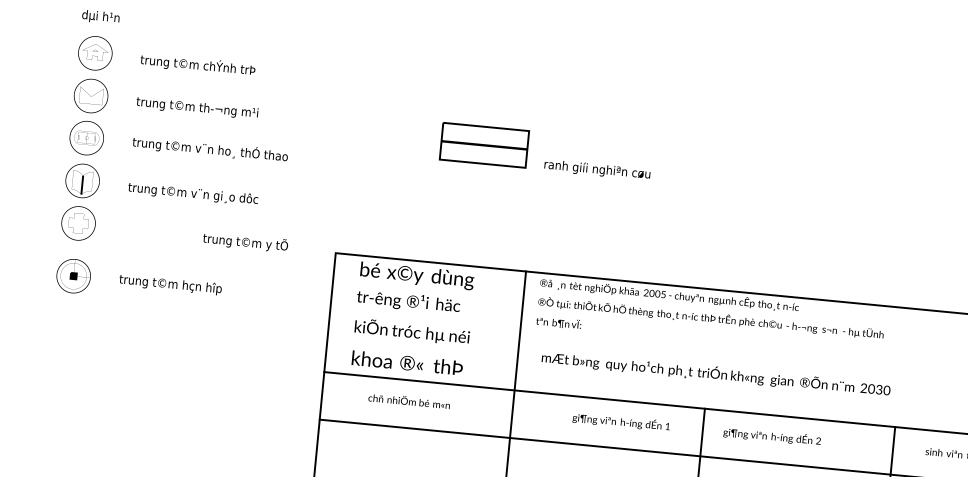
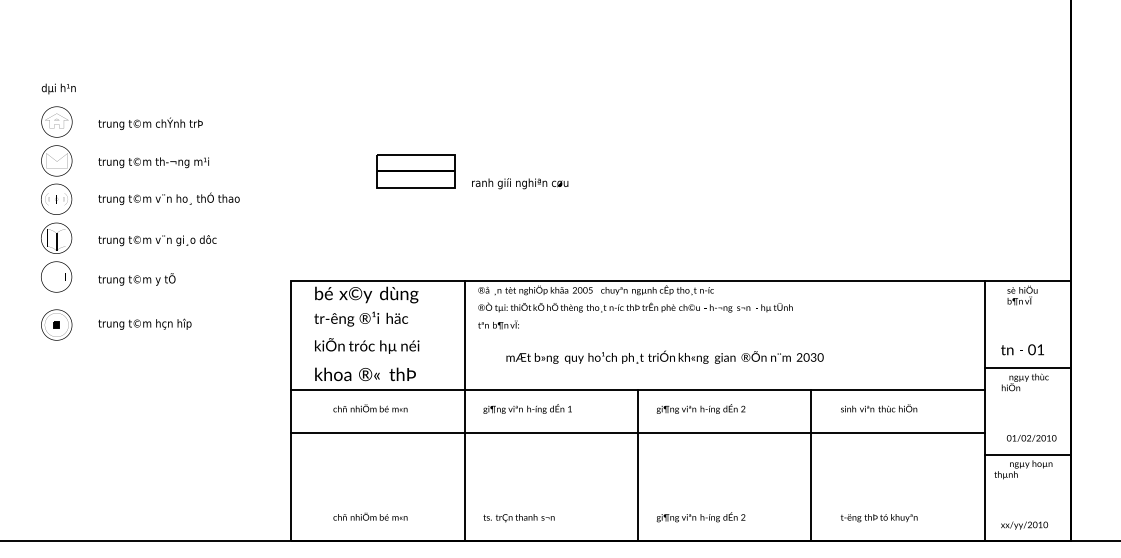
text: (245, 242) -> (136, 279), moved
text: (715, 372) -> (664, 356), moved
text: (621, 421) -> (527, 408), moved

